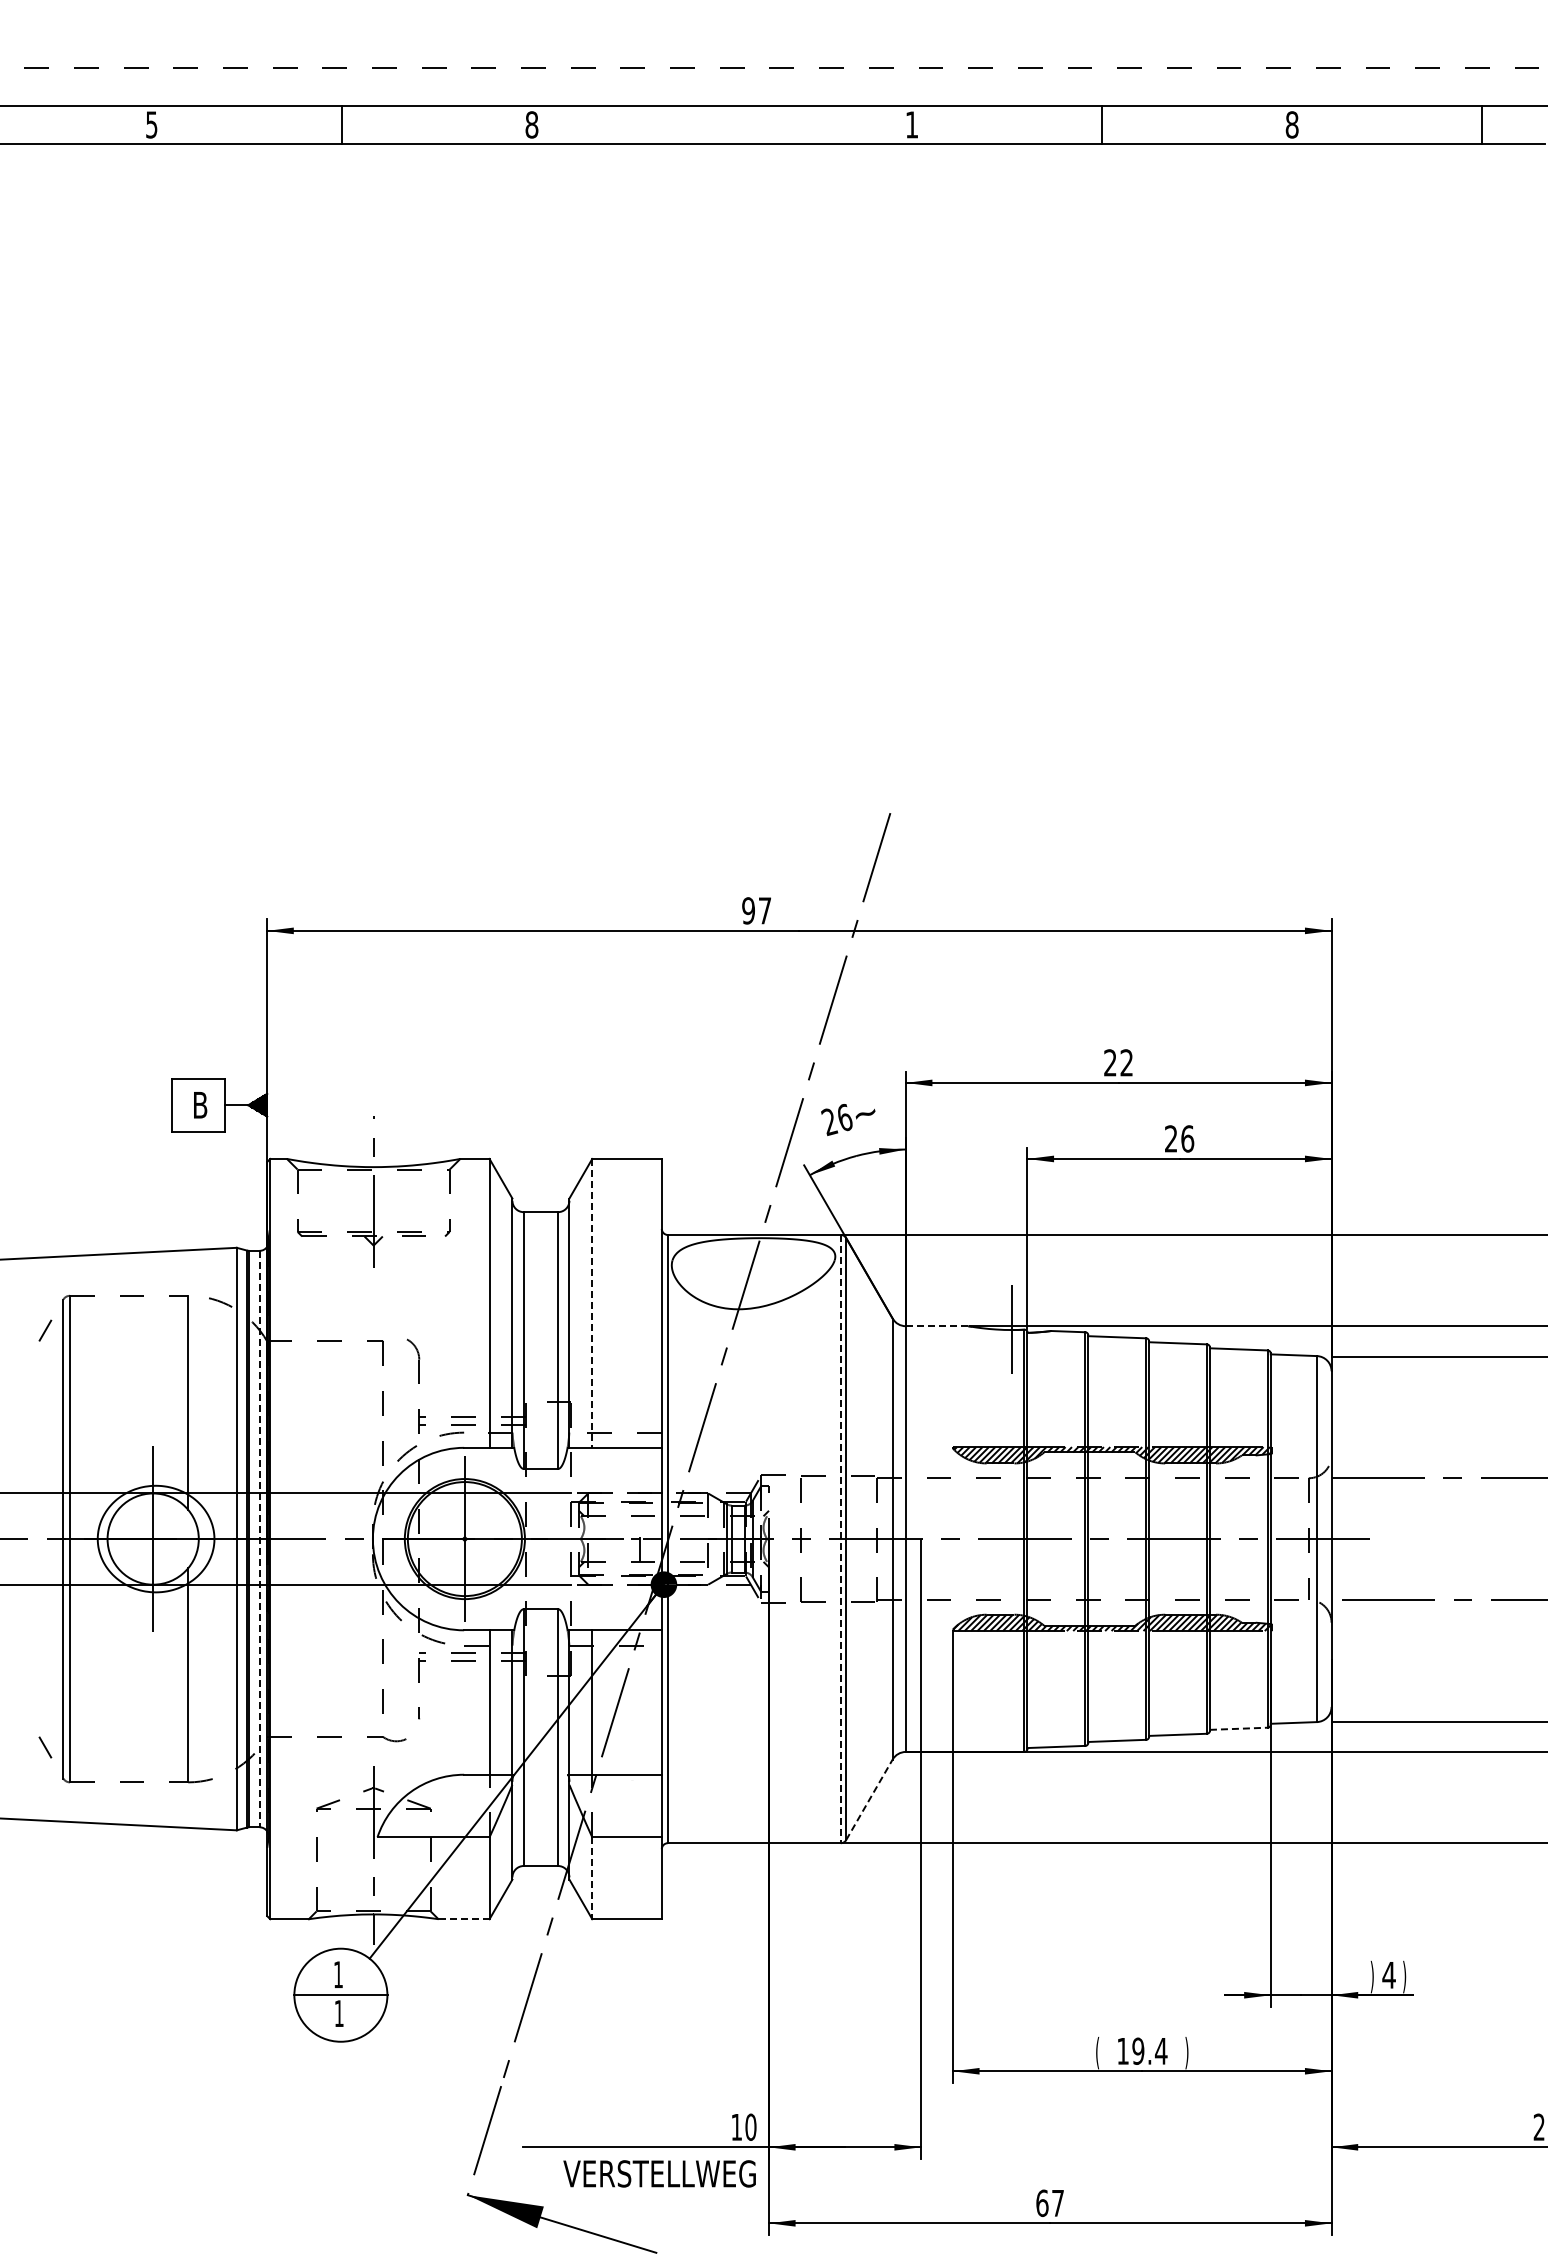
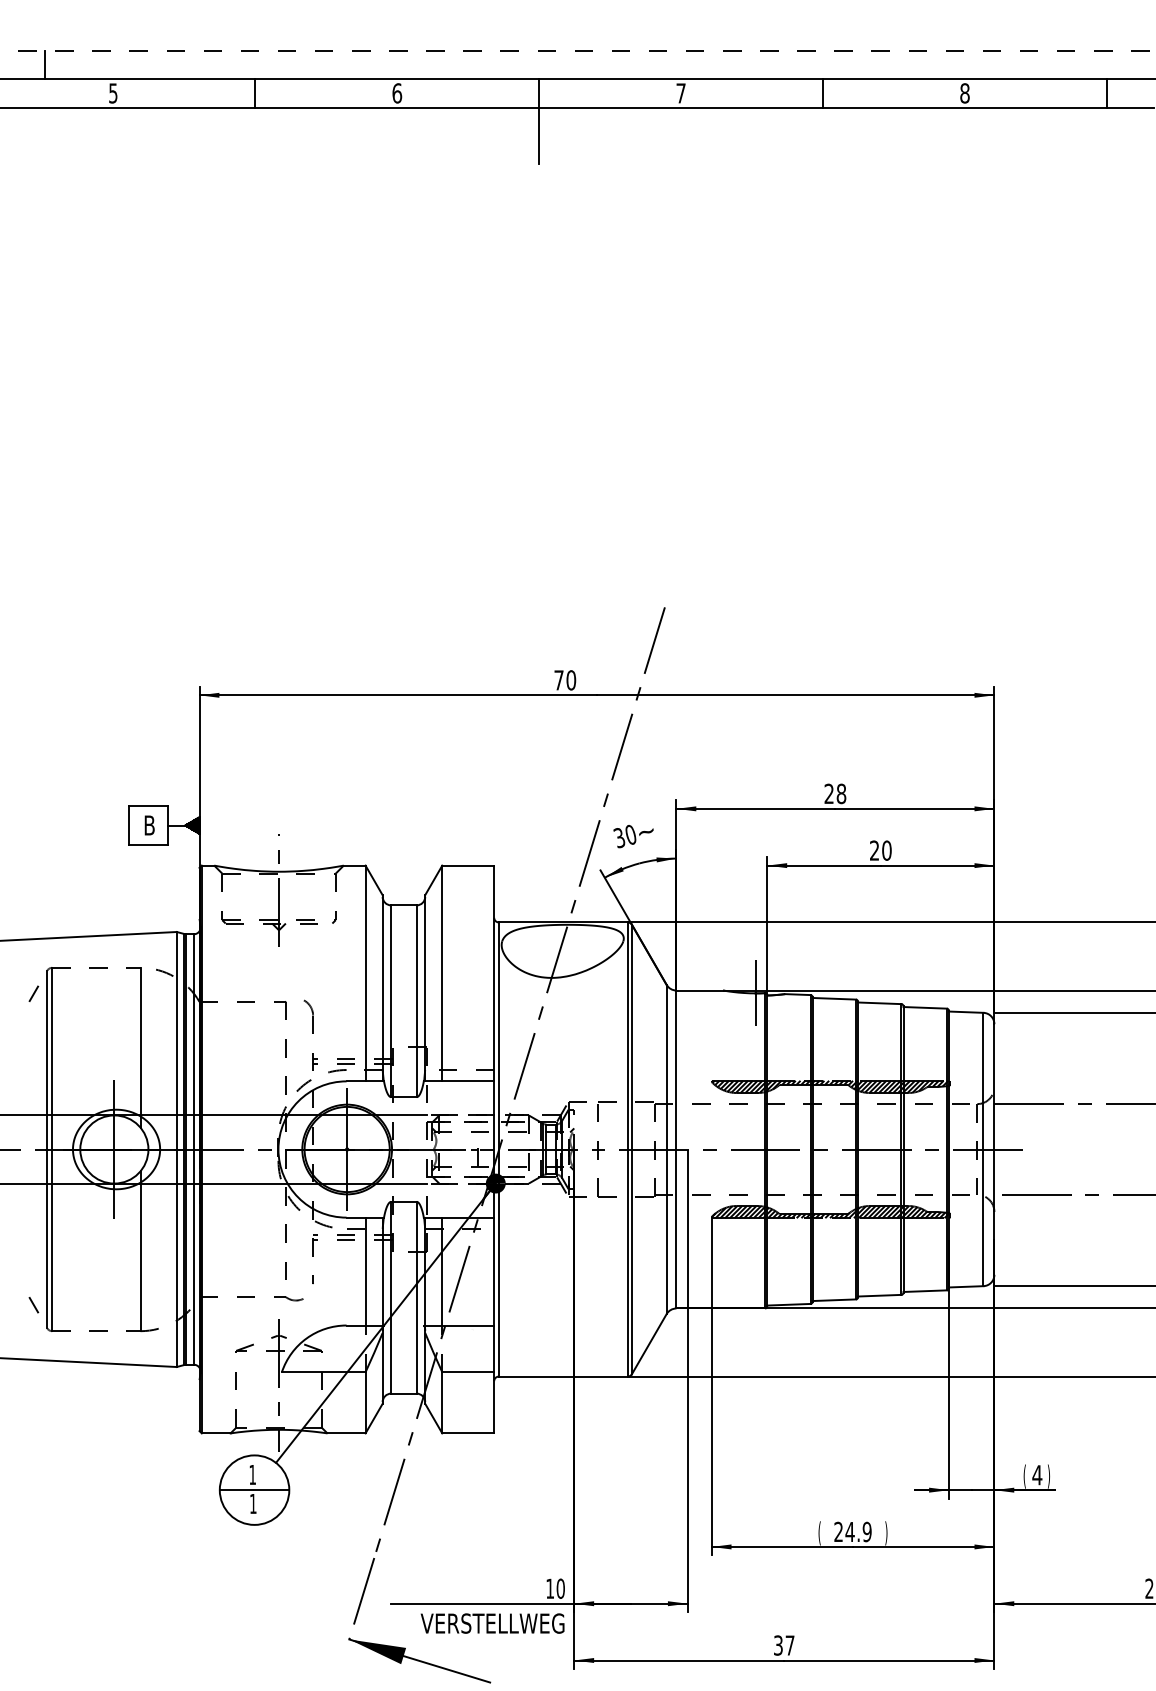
line: (60, 86) -> (45, 64), added
text: (531, 124) -> (396, 93), 8 -> 6
text: (912, 124) -> (681, 93), 1 -> 7
line: (722, 162) -> (539, 121), added
text: (756, 910) -> (564, 680), 97 -> 70
text: (1126, 1062) -> (841, 793), 22 -> 28
text: (836, 1120) -> (624, 836), 26 -> 30
text: (1187, 1138) -> (886, 850), 26 -> 20
line: (592, 1303) -> (442, 973), dashed -> solid
line: (937, 1326) -> (700, 990), dashed -> solid
line: (259, 1539) -> (193, 1149), dashed -> solid
line: (840, 1539) -> (627, 1149), dashed -> solid
line: (1238, 1728) -> (924, 1290), dashed -> solid
line: (869, 1799) -> (649, 1343), dashed -> solid
line: (592, 1878) -> (442, 1402), dashed -> solid
line: (464, 1919) -> (346, 1433), dashed -> solid
text: (1371, 1976) -> (1024, 1476), ) -> (
text: (1142, 2050) -> (853, 1531), 19.4 -> 24.9
text: (1042, 2203) -> (778, 1645), 67 -> 37

